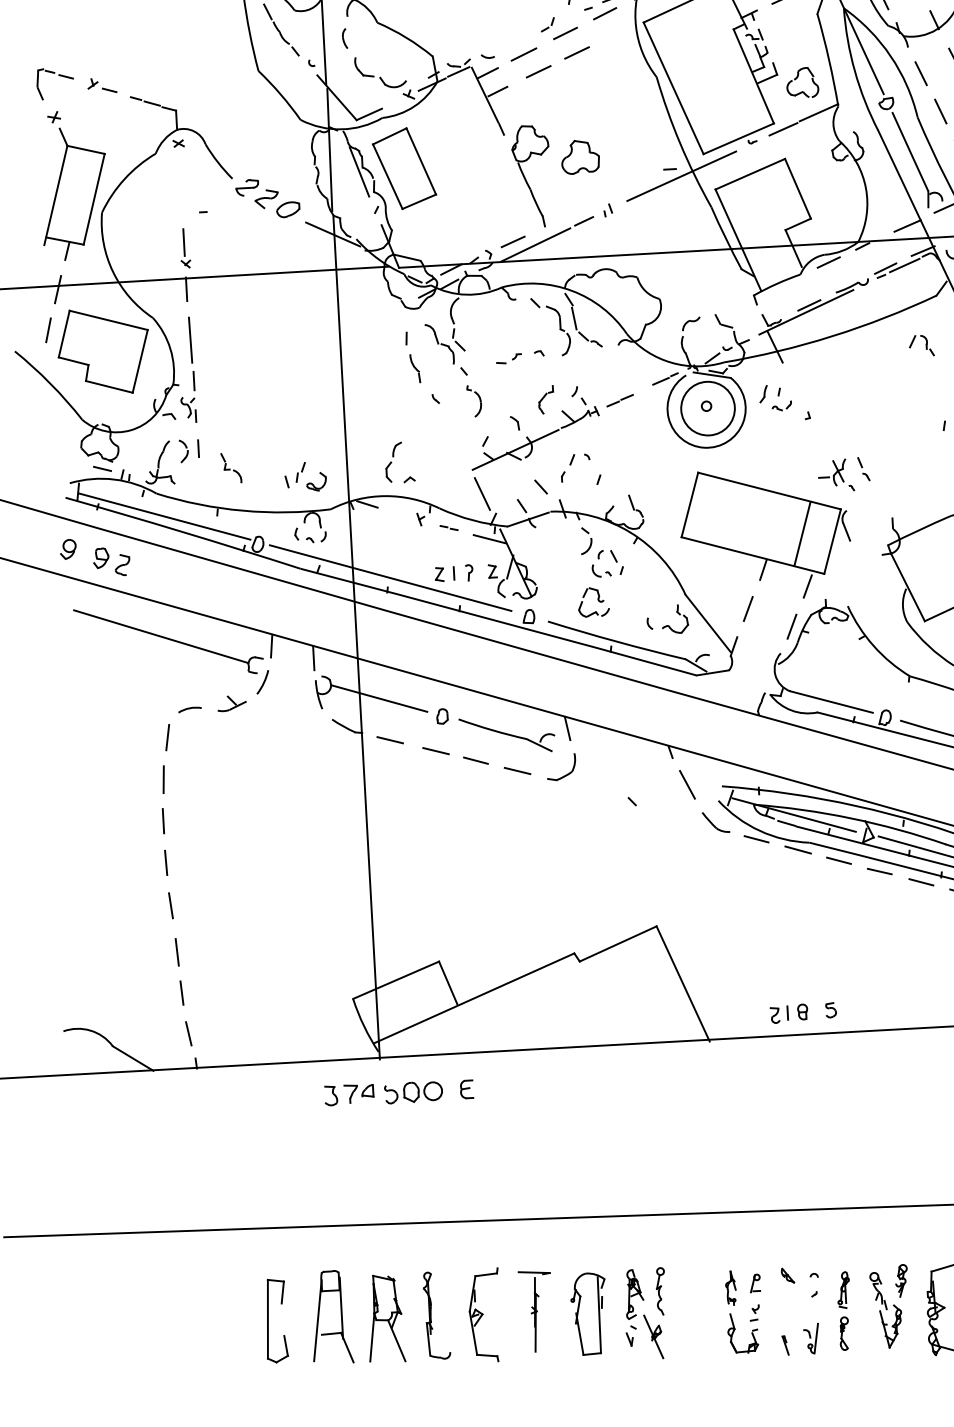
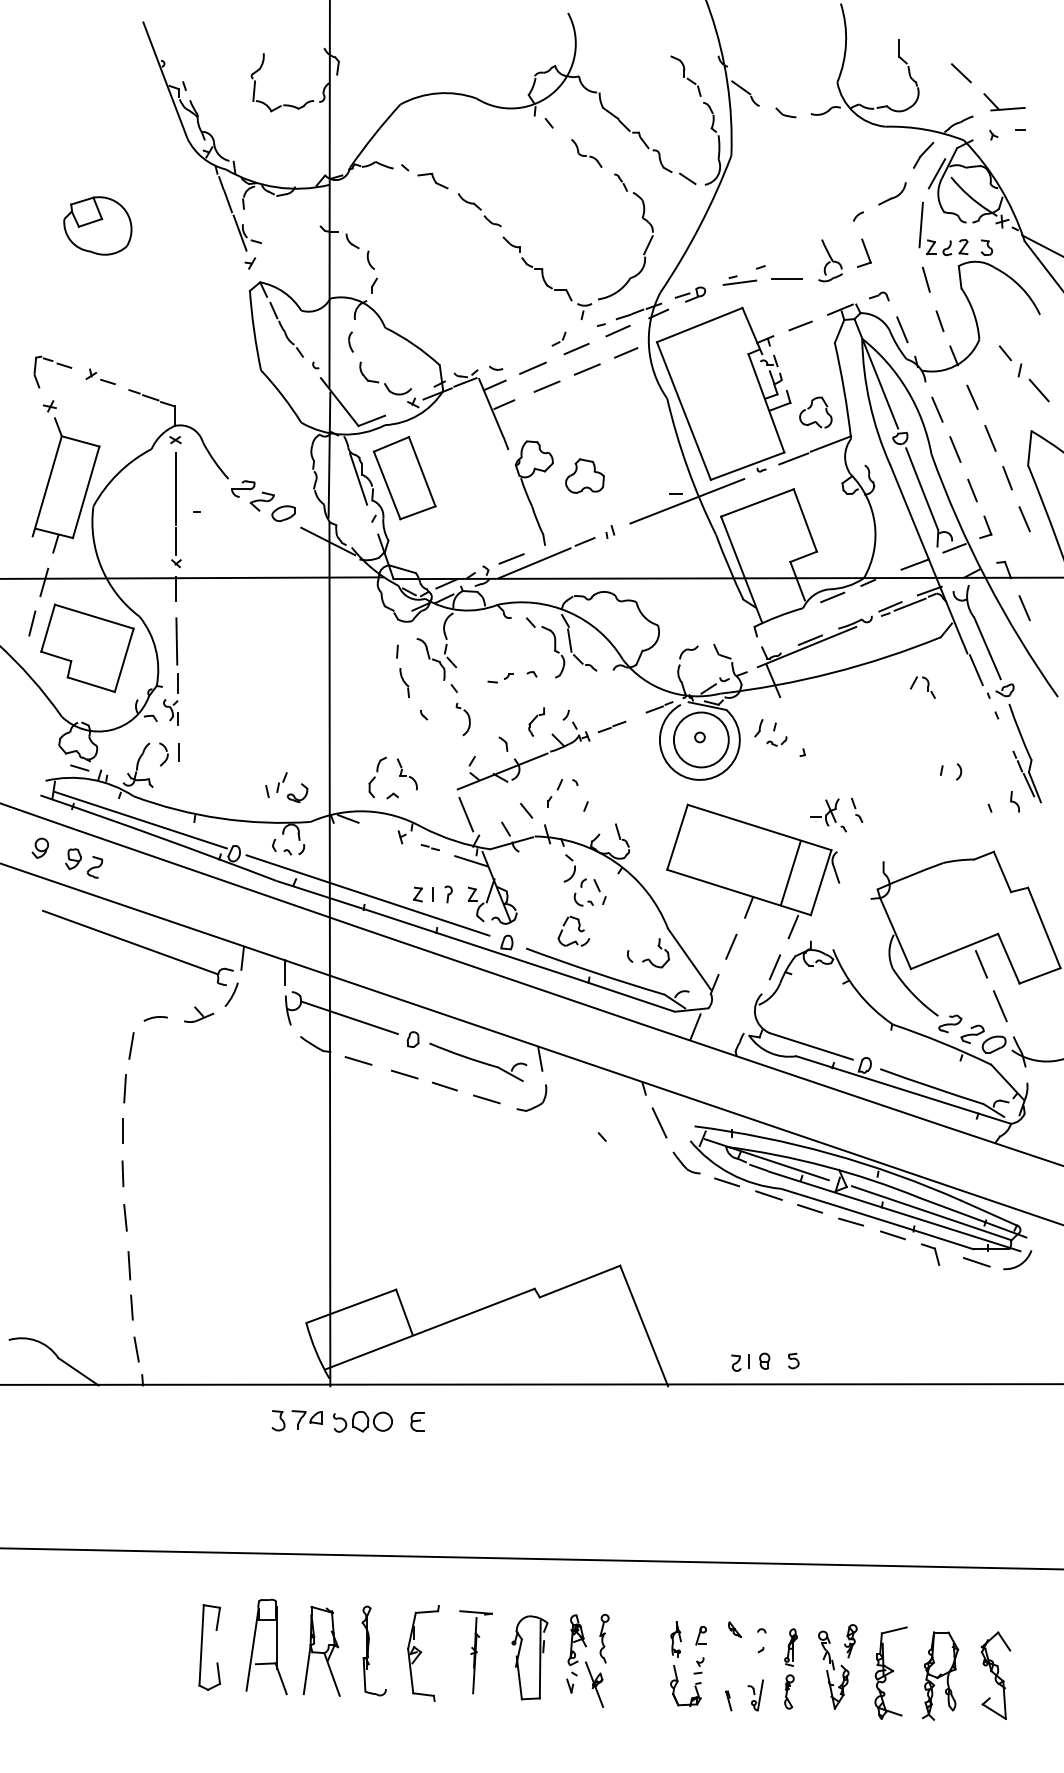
line: (614, 34) -> (626, 352), added
line: (181, 191) -> (175, 489), added
part: (230, 468) -> (406, 774), moved
line: (717, 688) -> (695, 1026), added

